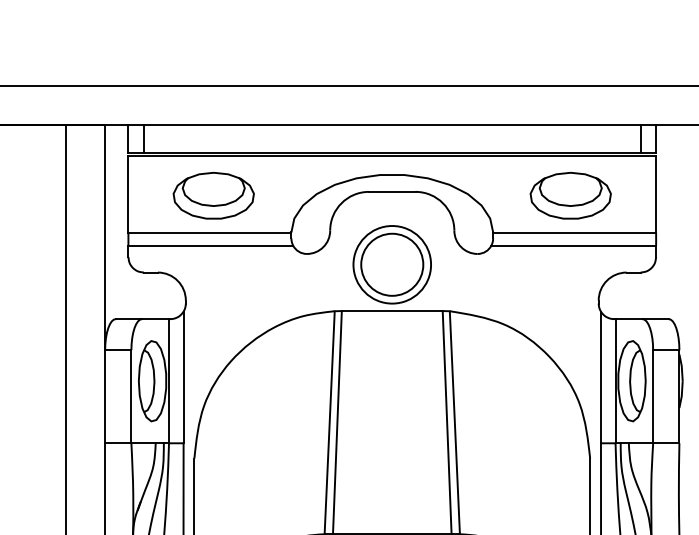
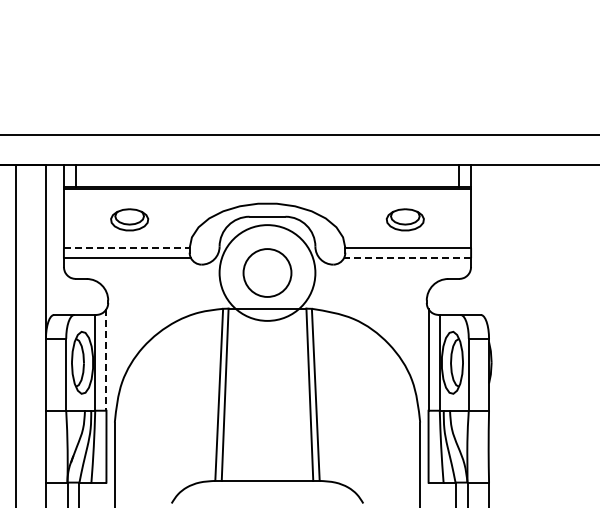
part: (213, 195) -> (129, 219), size x0.6
part: (571, 195) -> (405, 219), size x0.6
line: (209, 233) -> (126, 248), solid -> dashed
line: (573, 245) -> (407, 258), solid -> dashed
circle: (392, 264) -> (267, 272), size x1.6
line: (183, 376) -> (106, 359), solid -> dashed

